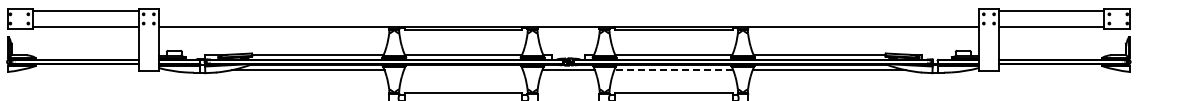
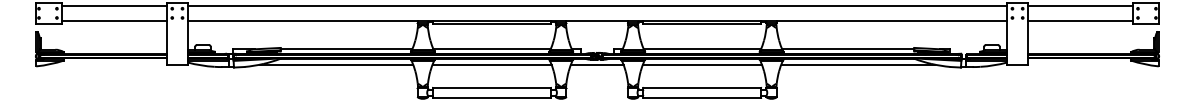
line: (568, 11) -> (597, 5), added
line: (462, 70) -> (491, 64), added
line: (672, 70) -> (701, 64), dashed -> solid

